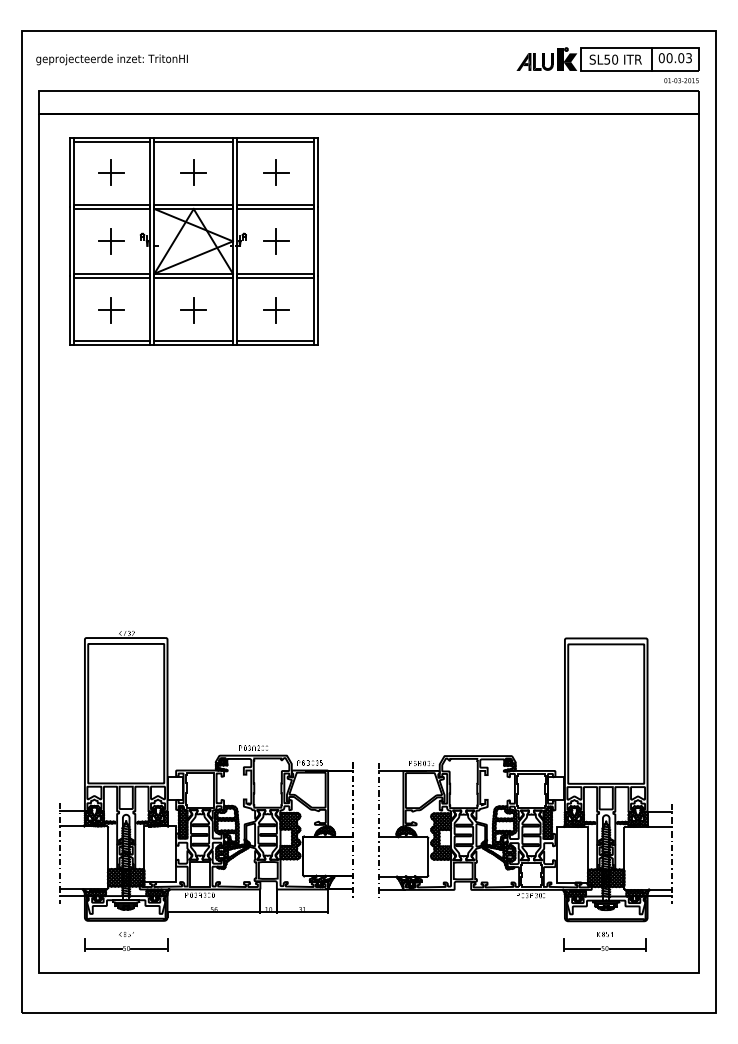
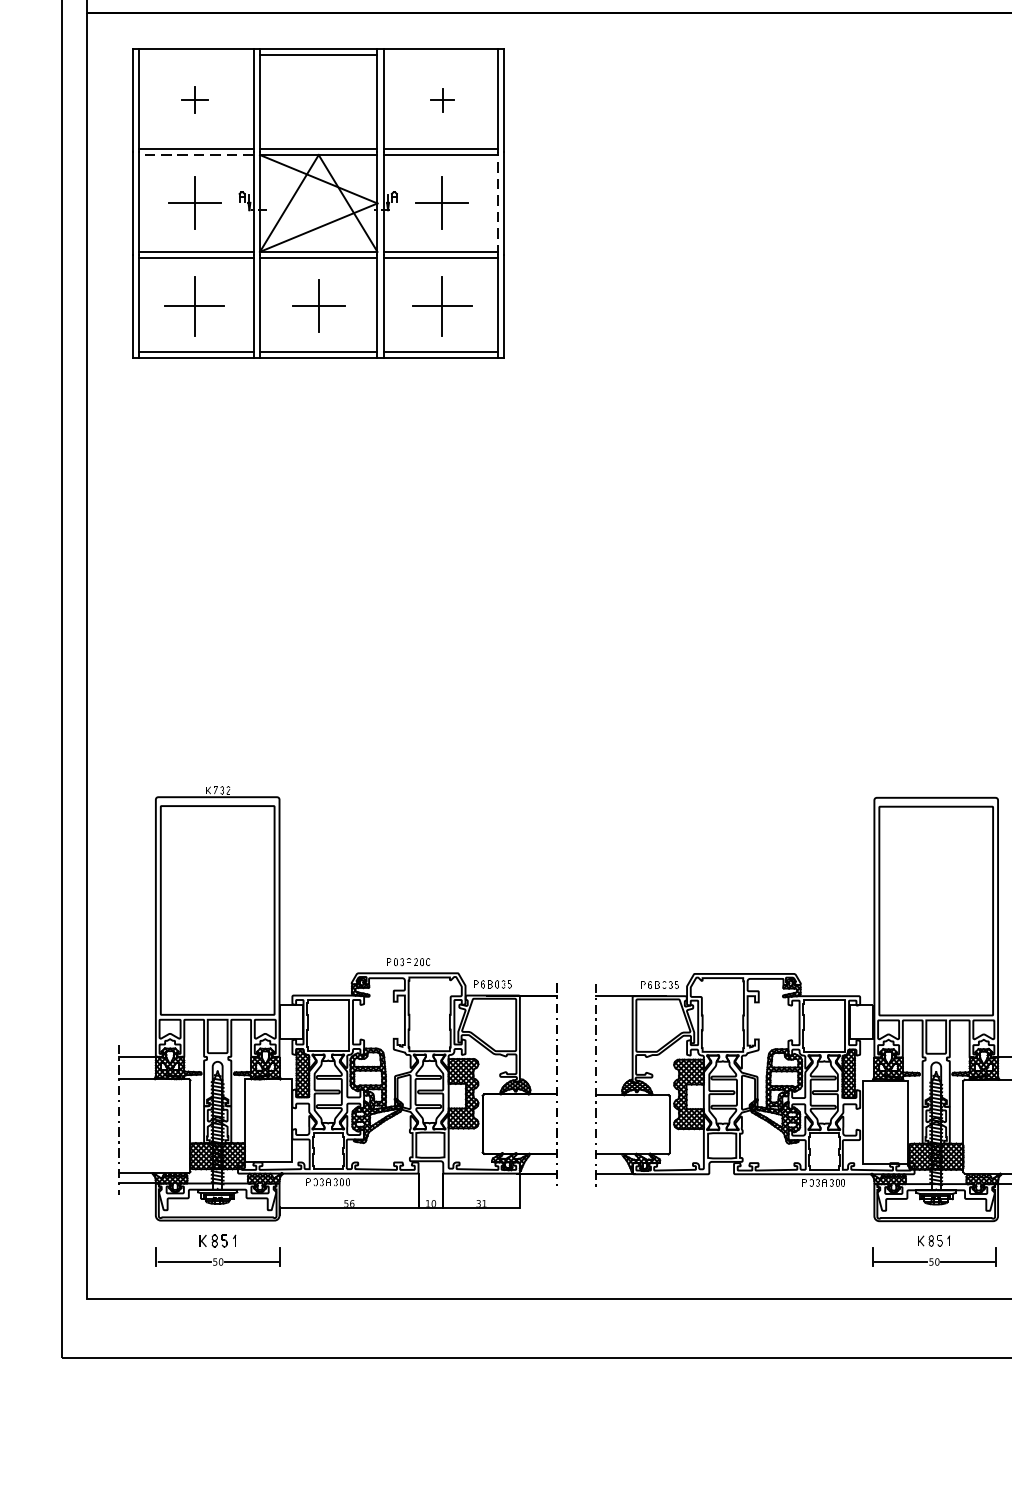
line: (111, 142) -> (195, 55), removed
line: (275, 142) -> (441, 55), removed
part: (111, 172) -> (195, 100), size x0.7
part: (193, 172) -> (318, 100), removed
part: (276, 172) -> (442, 100), size x0.6
line: (111, 209) -> (195, 155), solid -> dashed
line: (313, 240) -> (498, 202), solid -> dashed
part: (111, 241) -> (195, 203), size x1.4
part: (276, 241) -> (442, 203), size x1.4
part: (111, 310) -> (195, 306), size x1.6
part: (193, 310) -> (318, 306), size x1.4
part: (276, 310) -> (442, 306), size x1.6
part: (126, 934) -> (218, 1241), size x1.6
part: (604, 934) -> (933, 1241), size x1.4

